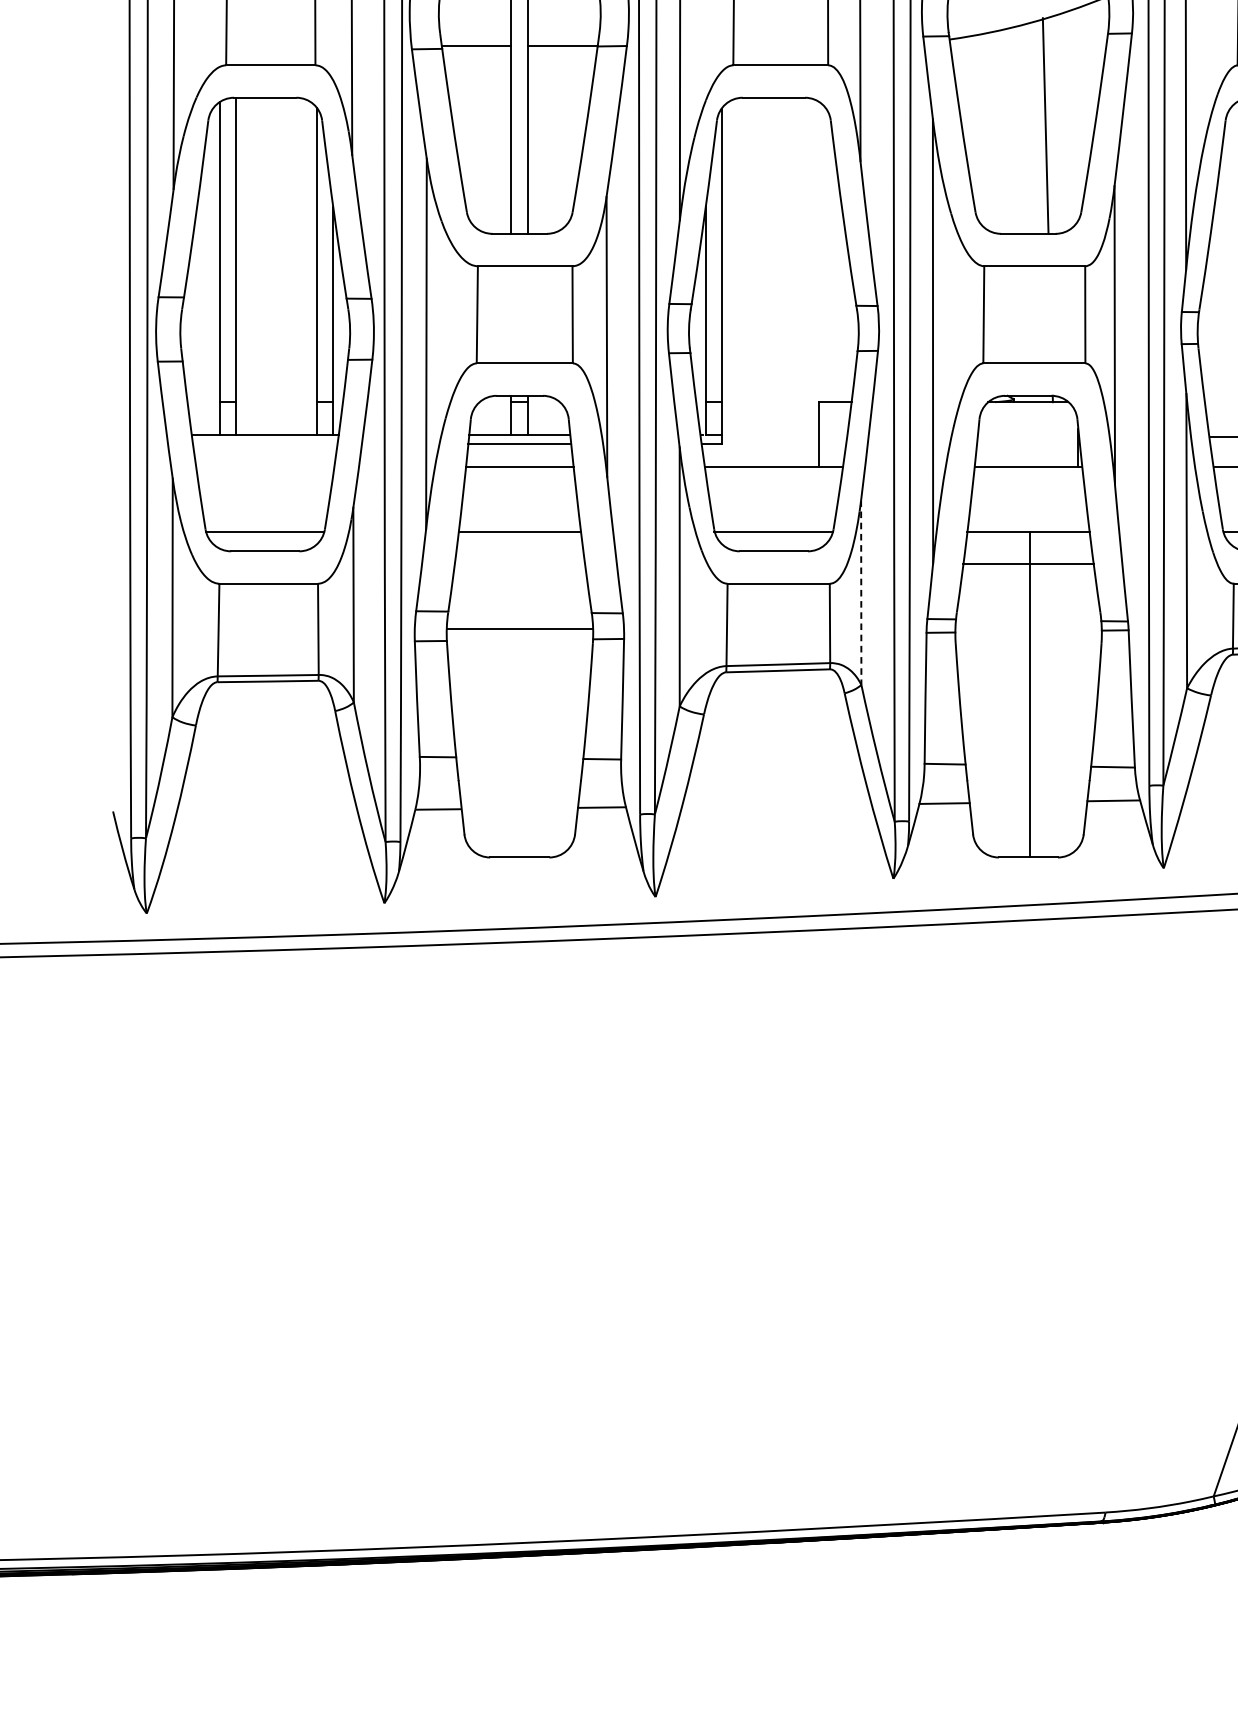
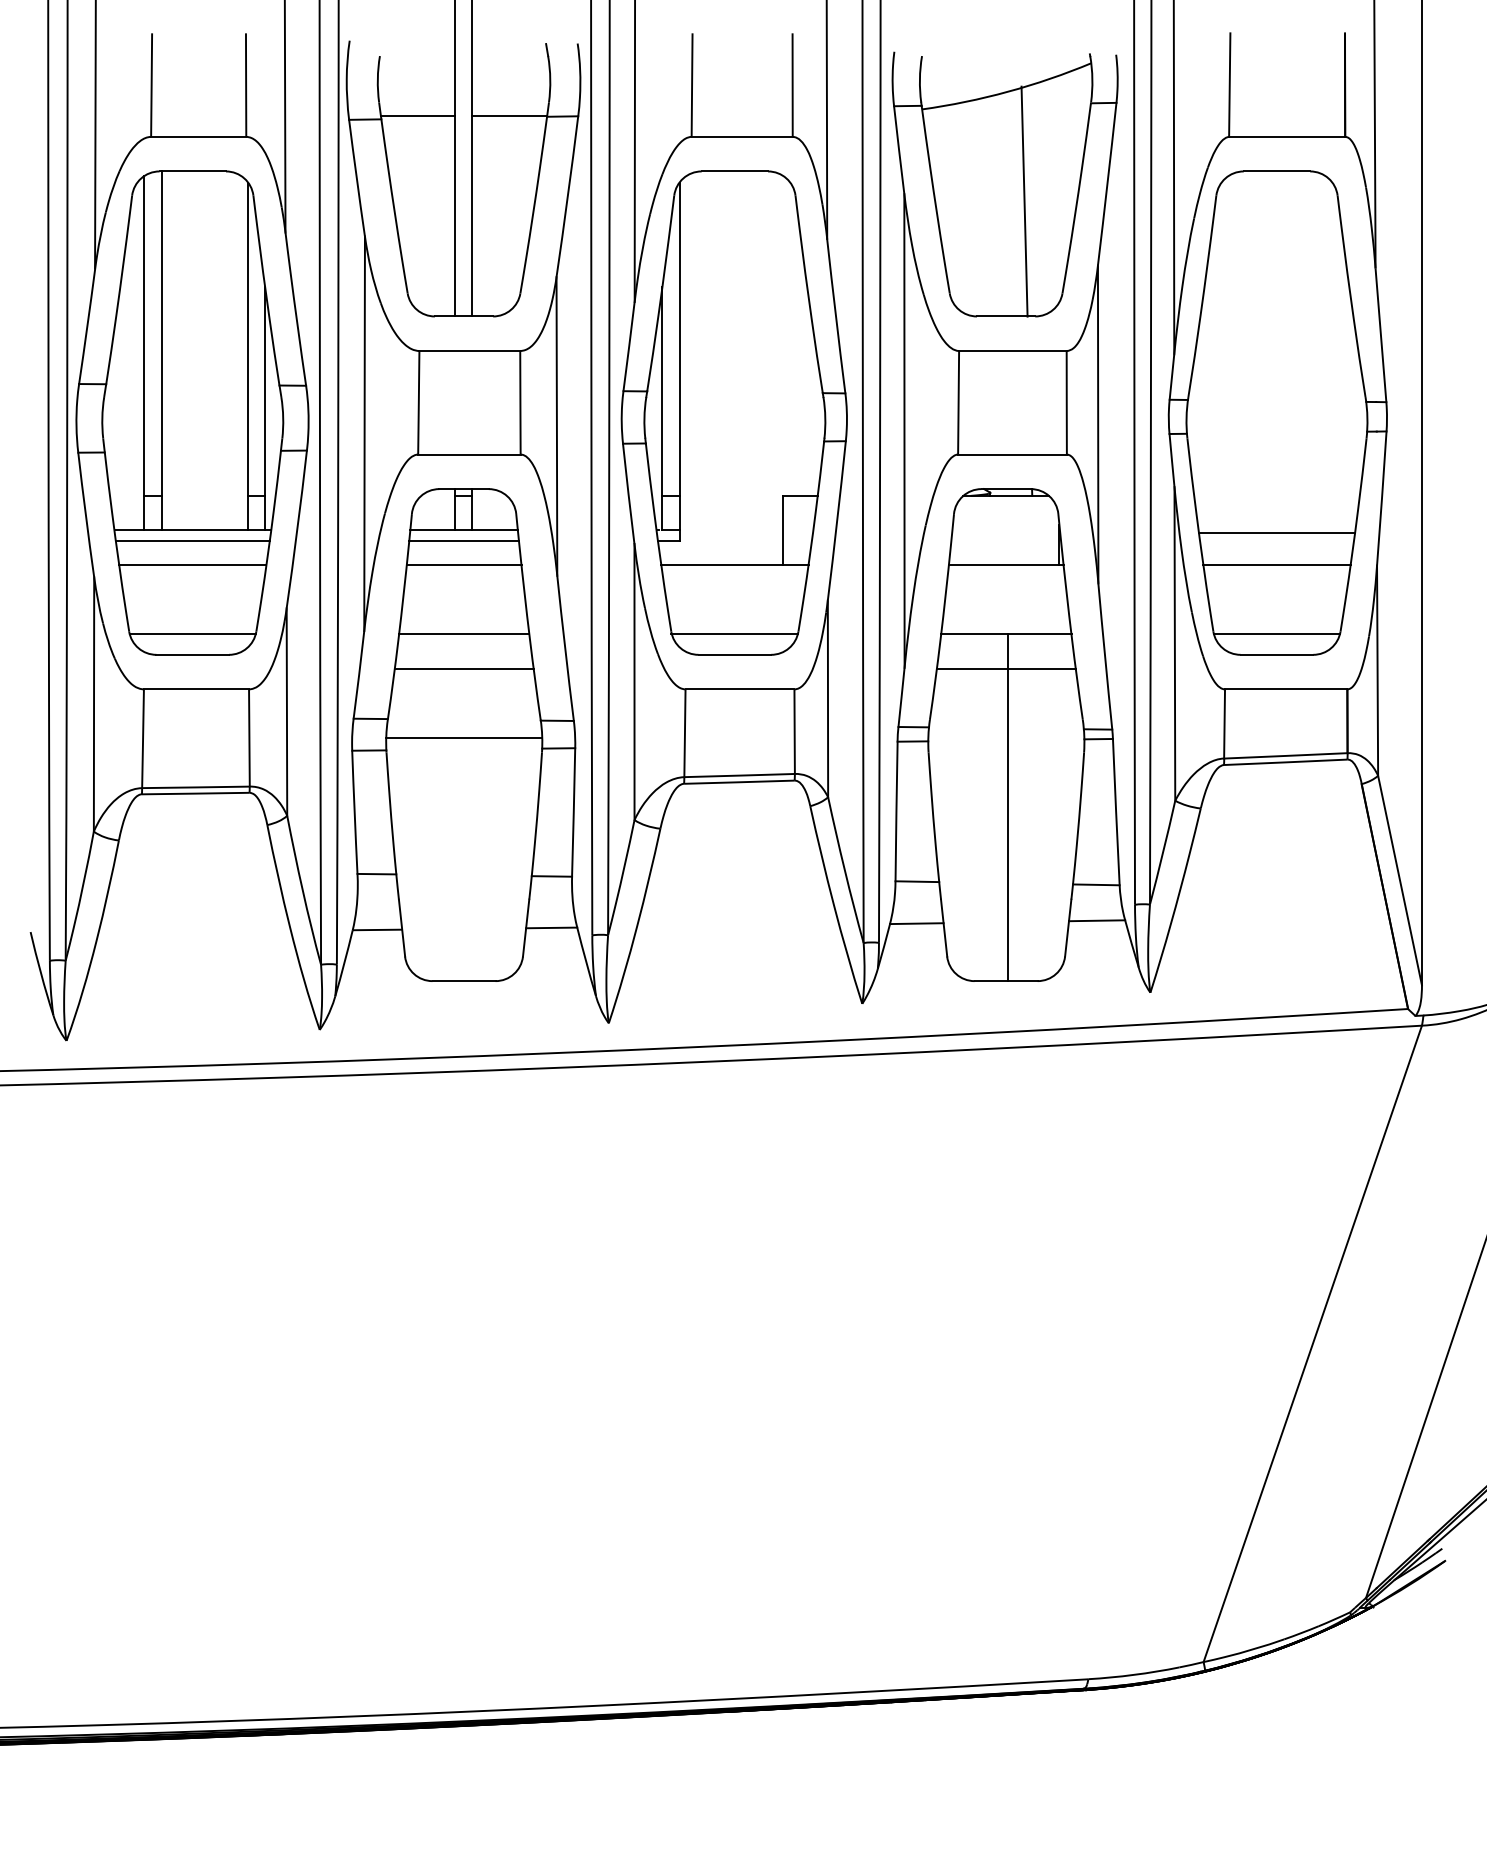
line: (264, 444) -> (192, 540), added
line: (264, 466) -> (192, 564), added
line: (519, 564) -> (463, 668), added
line: (860, 593) -> (827, 699), dashed -> solid

